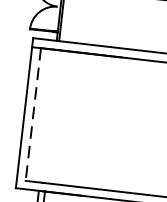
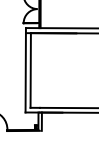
line: (32, 114) -> (30, 70), dashed -> solid

